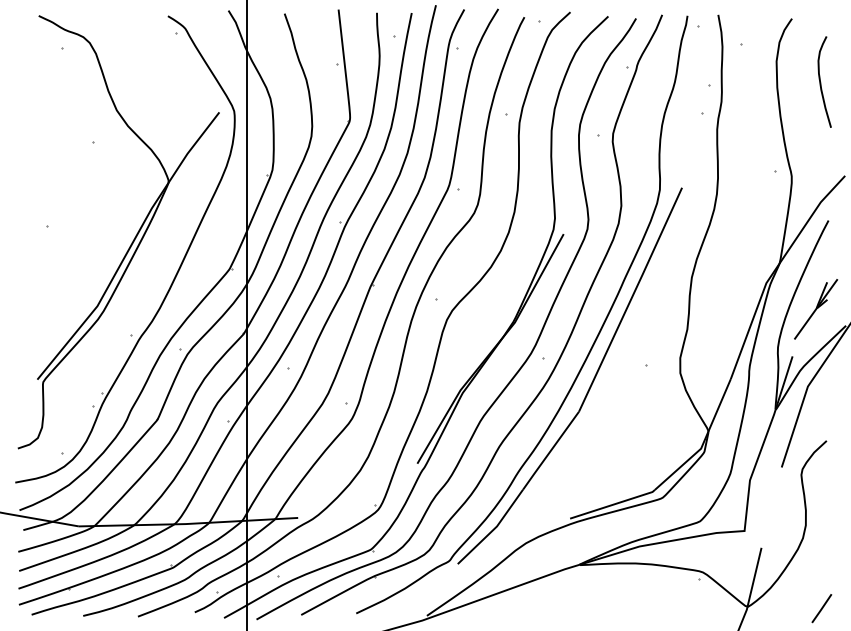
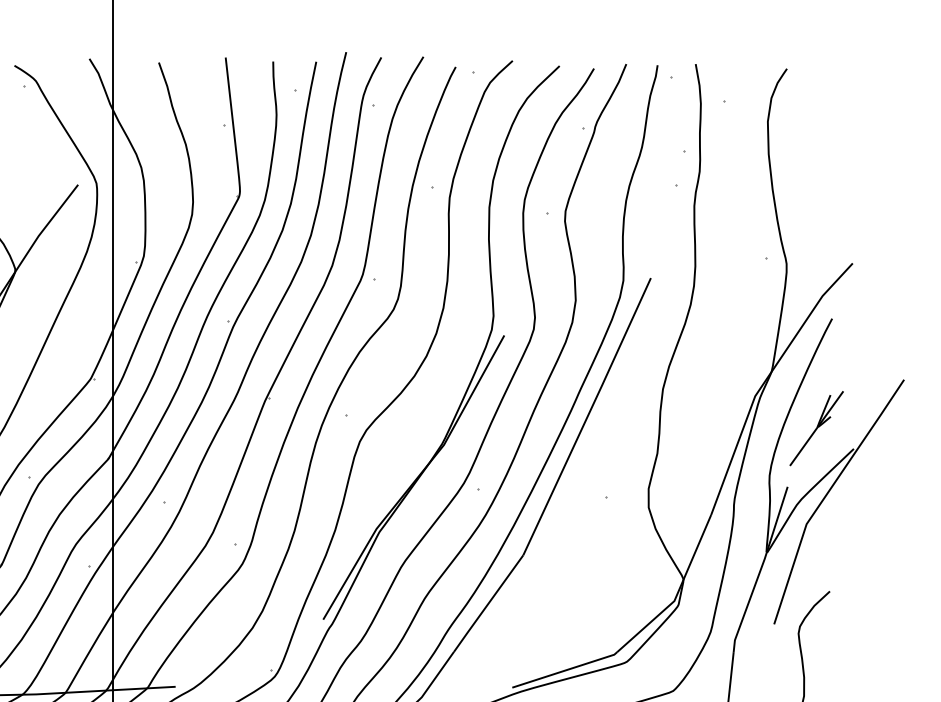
curve: (821, 82) -> (823, 147), removed

